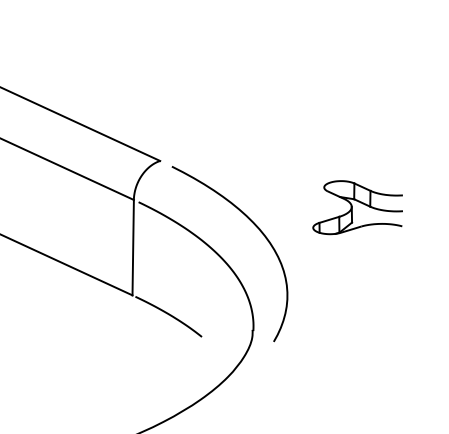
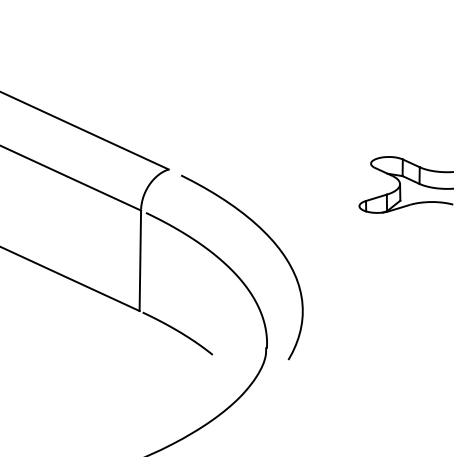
part: (357, 207) -> (406, 184), moved

